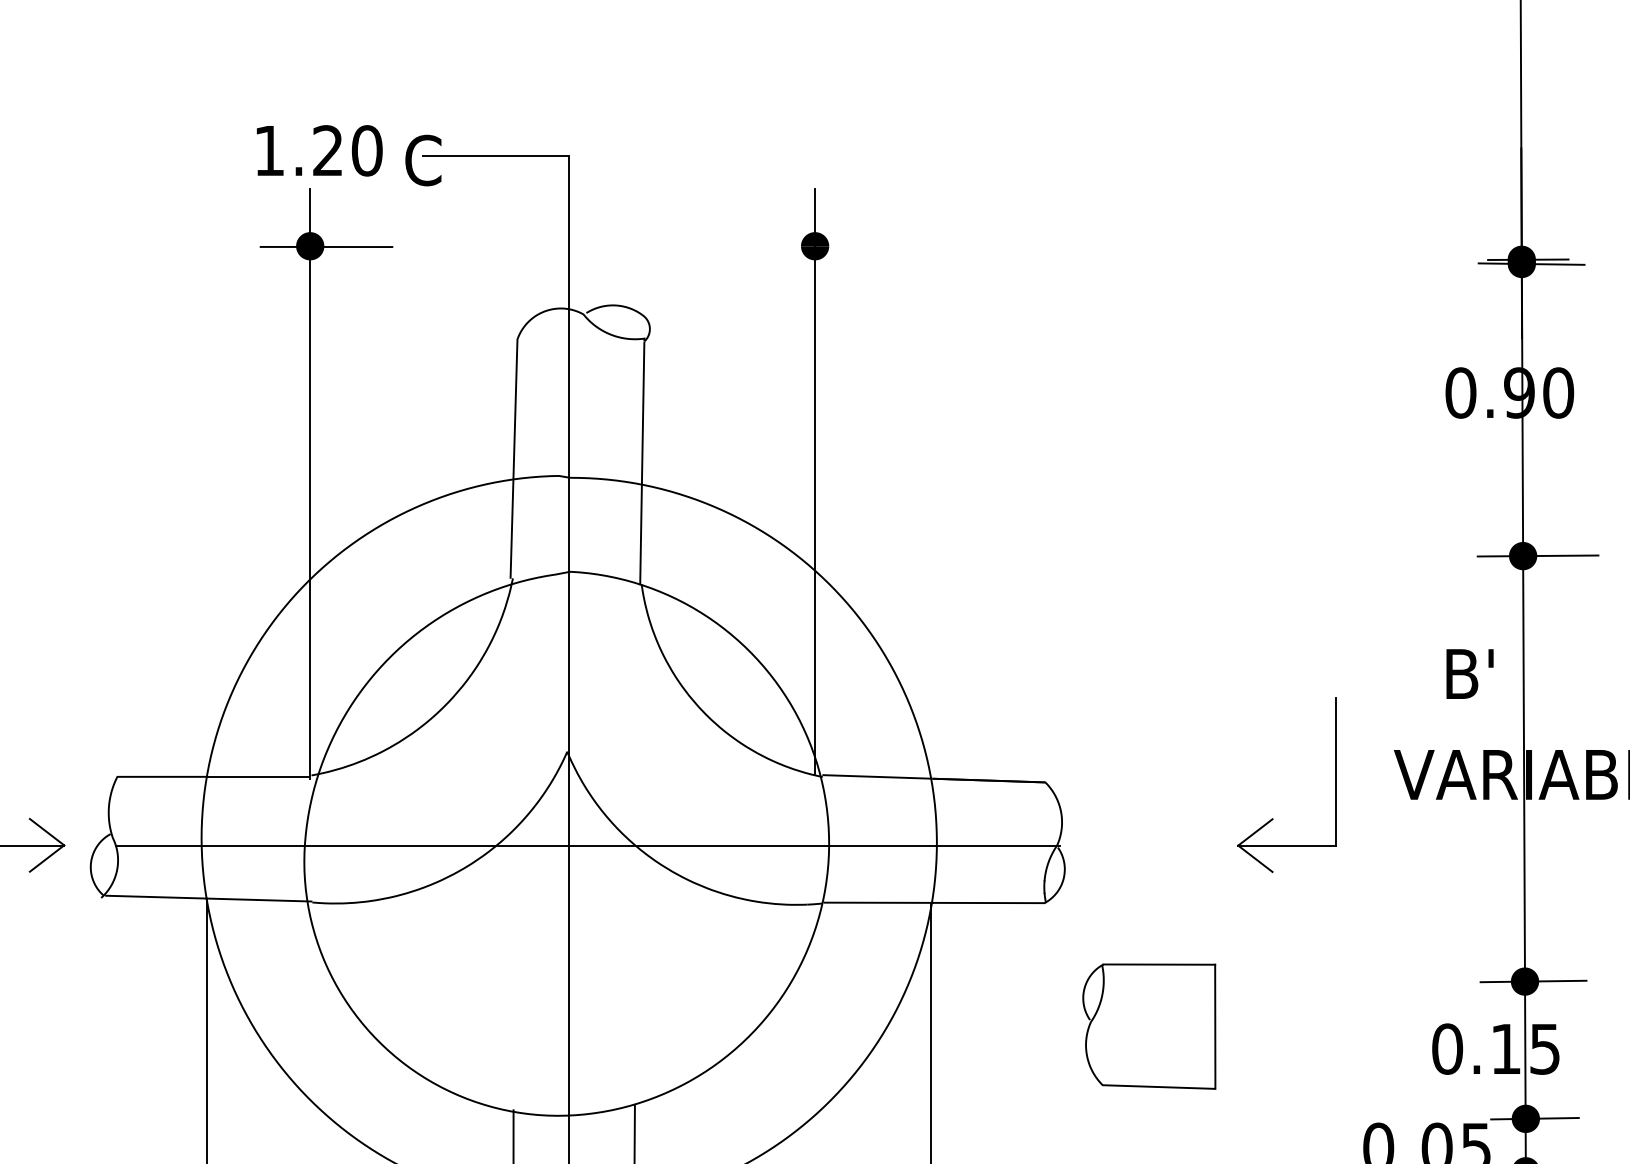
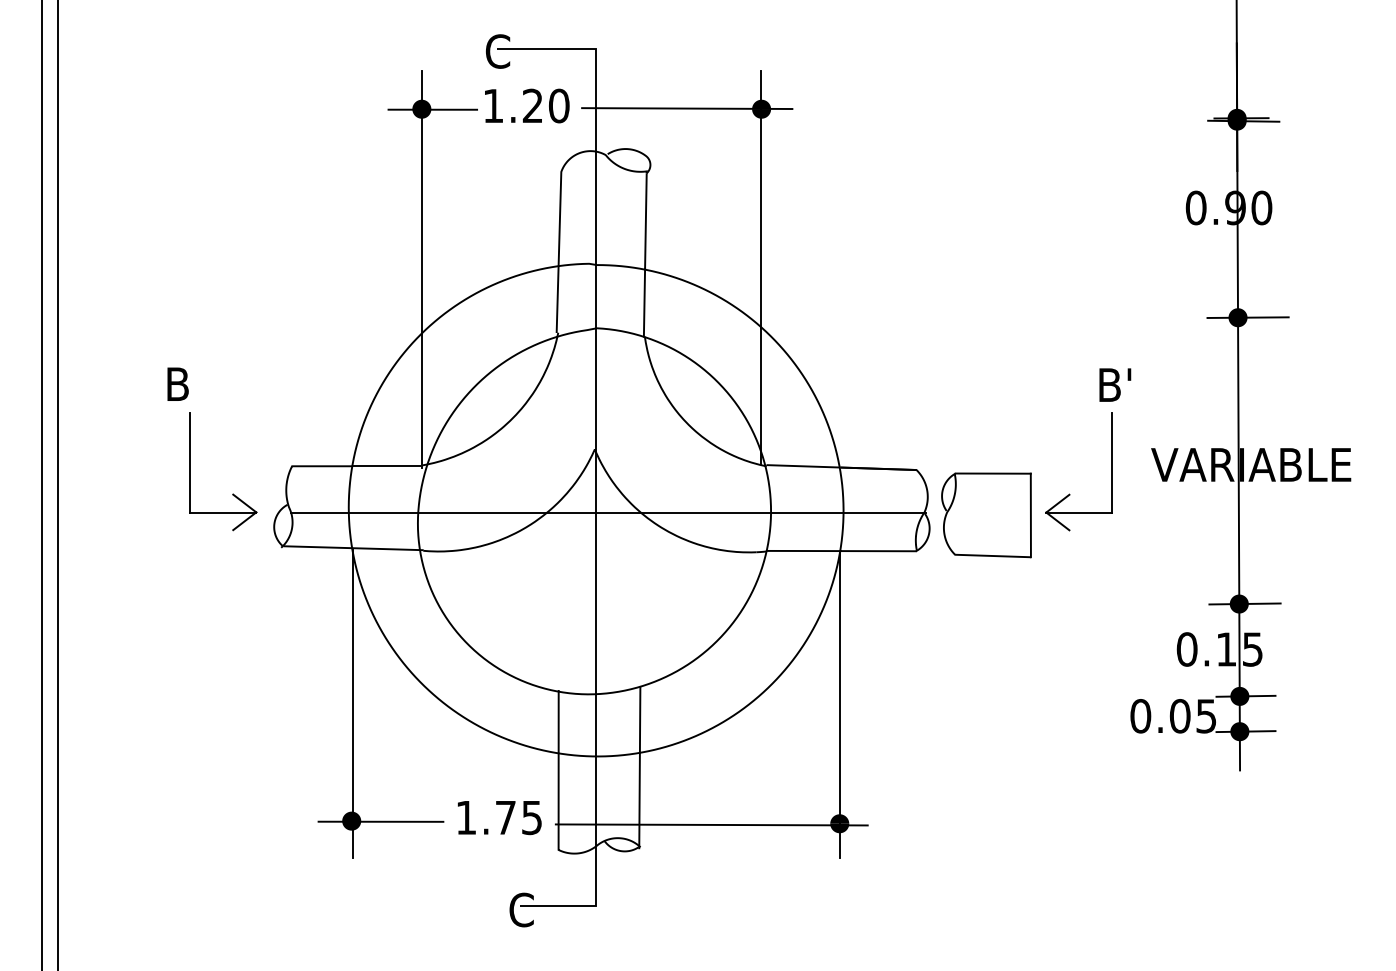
text: (320, 150) -> (527, 105), moved
line: (704, 245) -> (687, 108), added
text: (1470, 673) -> (1115, 384), moved
part: (1149, 1026) -> (986, 515), moved

